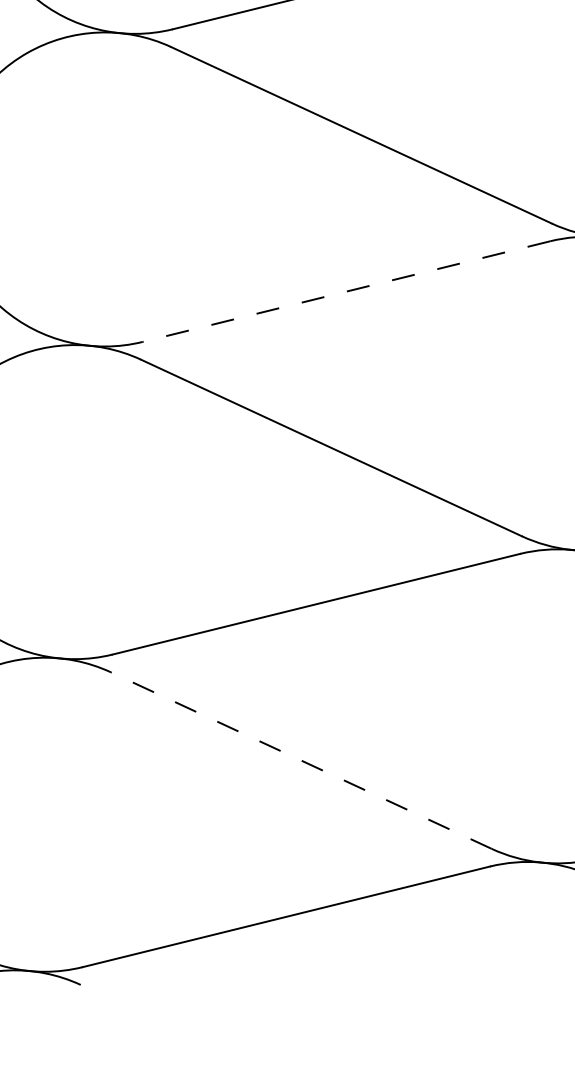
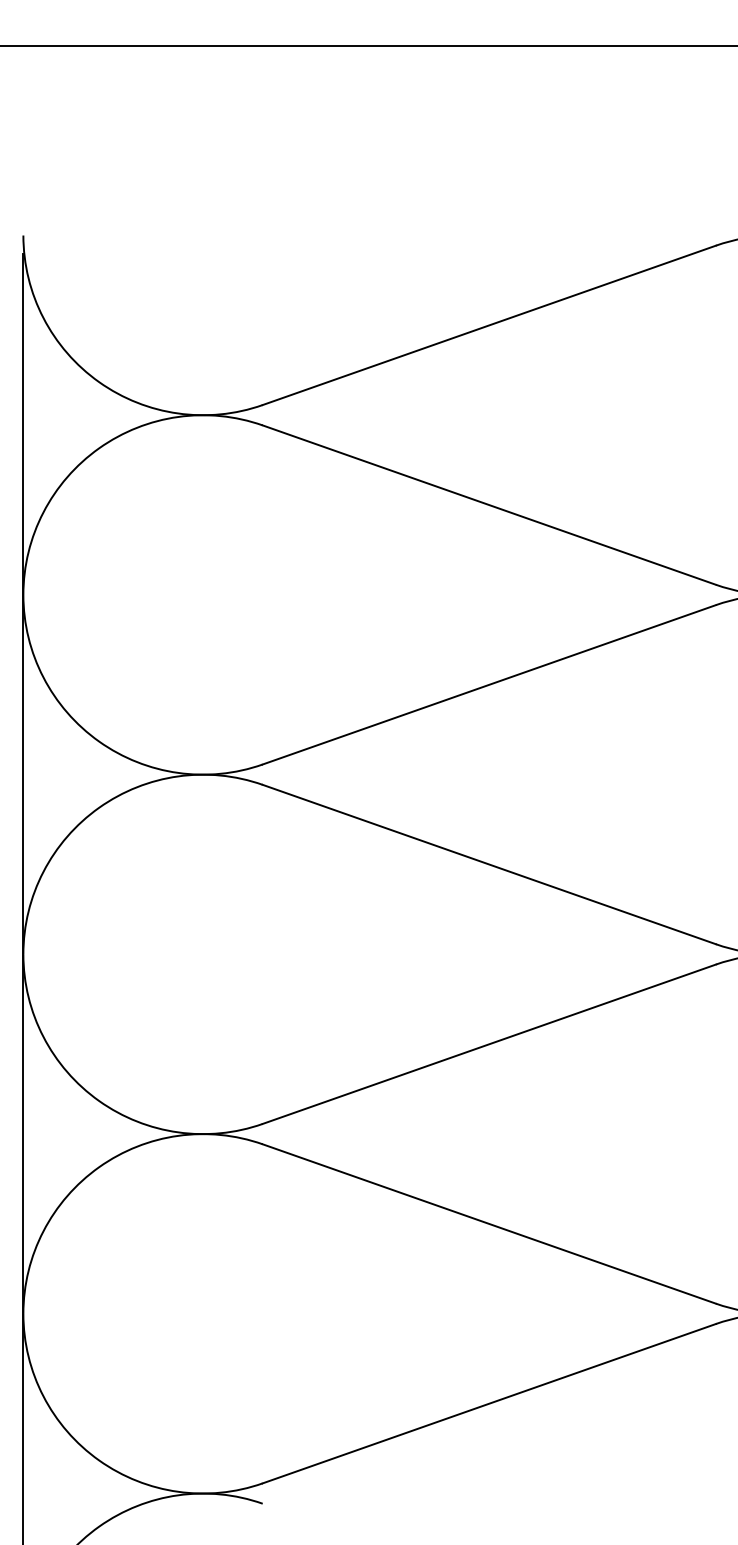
line: (345, 291) -> (488, 684), dashed -> solid
line: (300, 760) -> (488, 1223), dashed -> solid

